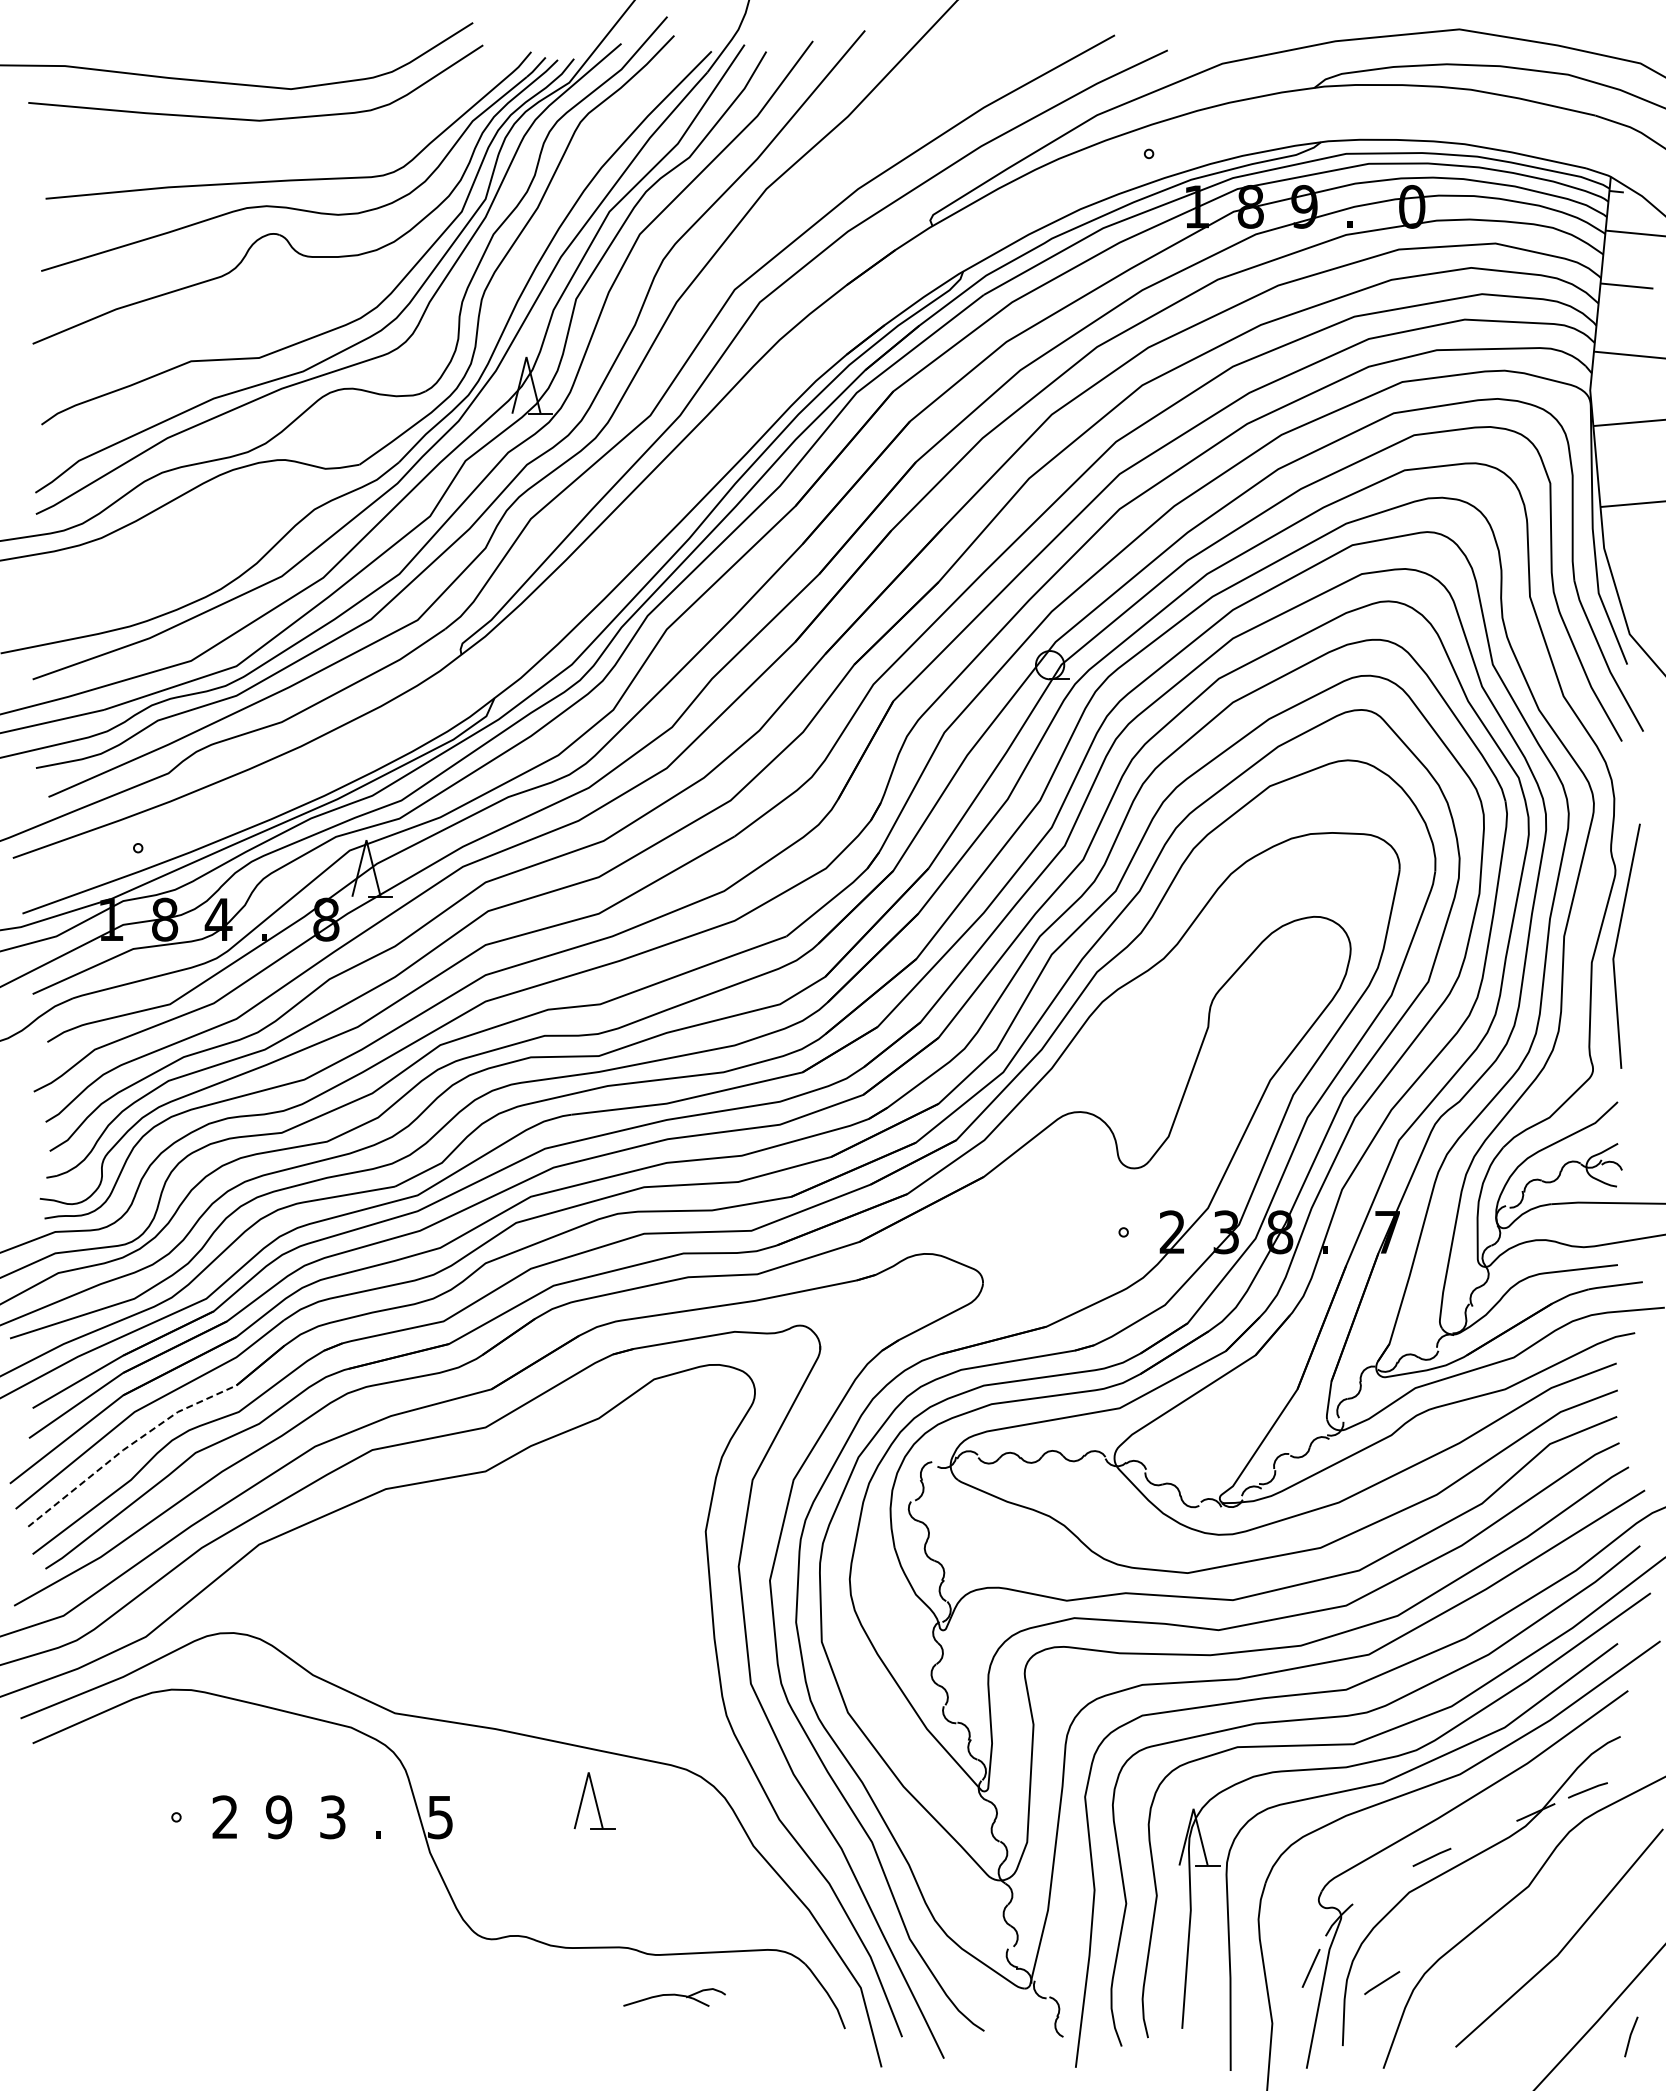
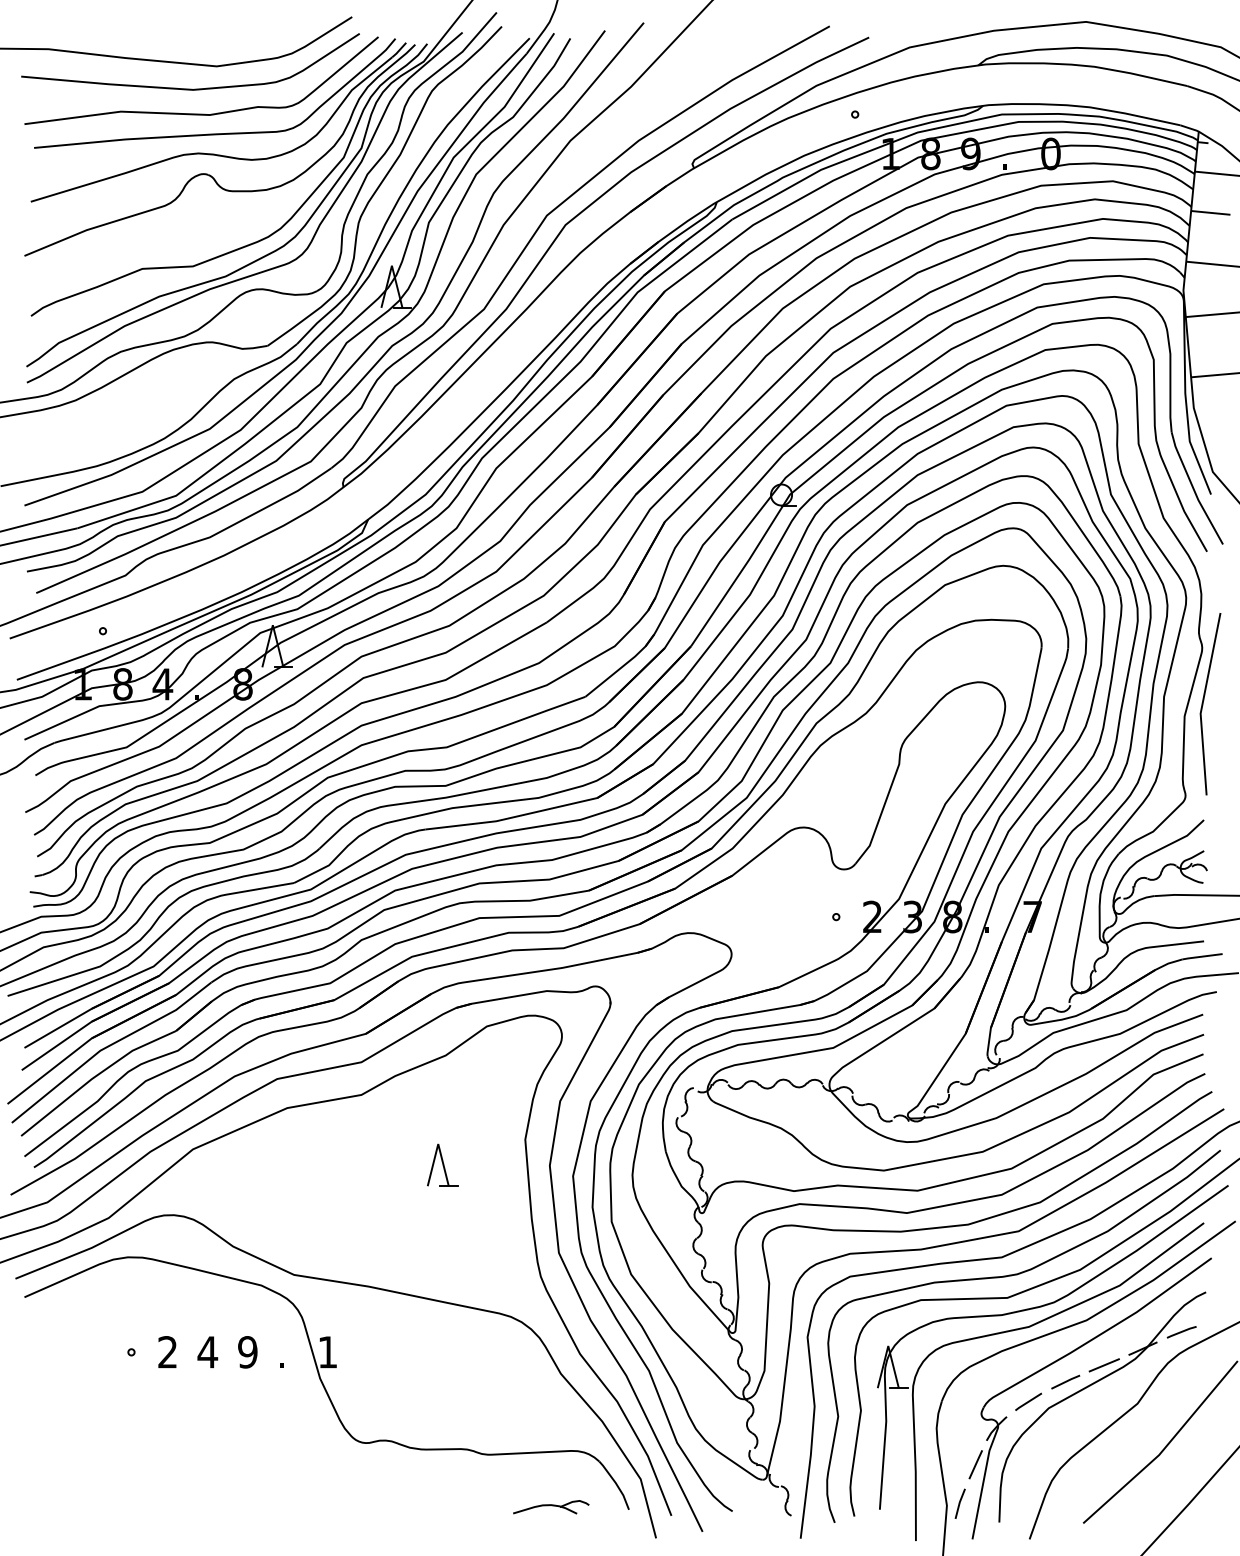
curve: (263, 152) -> (196, 113), added
line: (127, 1447) -> (95, 1077), dashed -> solid
part: (594, 1800) -> (442, 1164), moved
text: (278, 1817) -> (207, 1352), 9 -> 4
text: (332, 1817) -> (247, 1352), 3 -> 9
text: (440, 1817) -> (327, 1352), 5 -> 1
line: (1483, 1834) -> (1104, 1365), added
line: (1382, 1982) -> (1028, 1401), moved
part: (674, 1997) -> (551, 1507), moved
line: (1631, 2036) -> (960, 1503), moved

